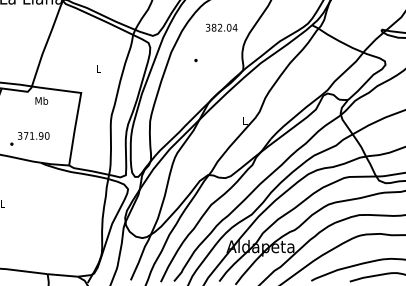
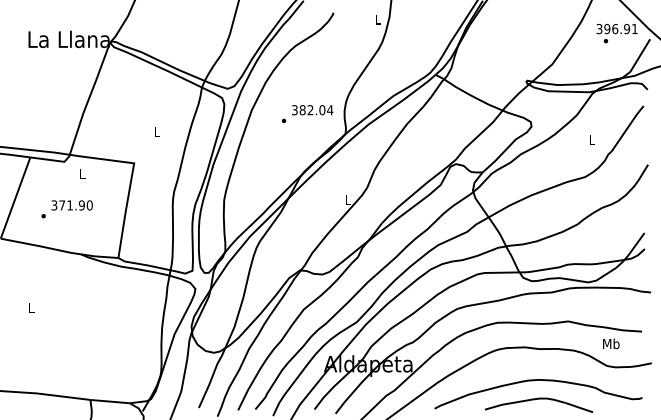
text: (221, 28) -> (312, 110), moved
text: (41, 100) -> (82, 173), Mb -> L
text: (29, 139) -> (66, 209), moved

